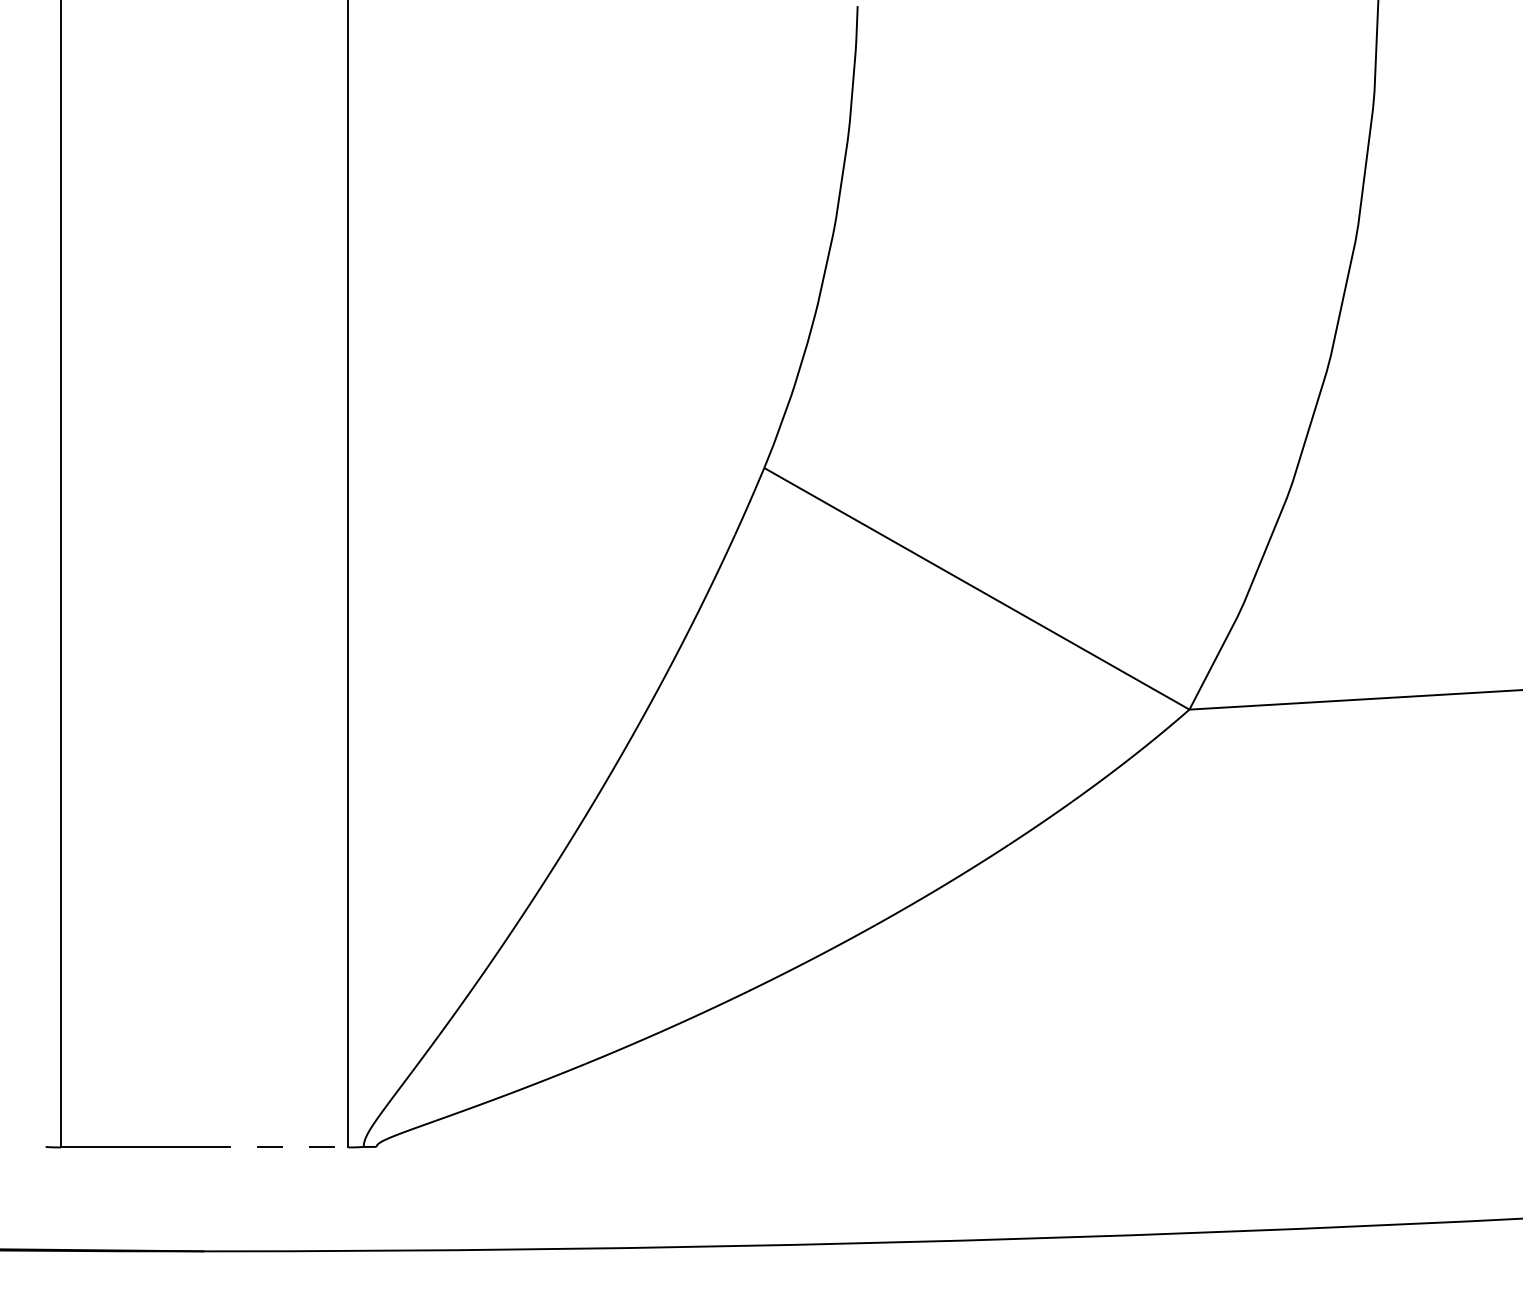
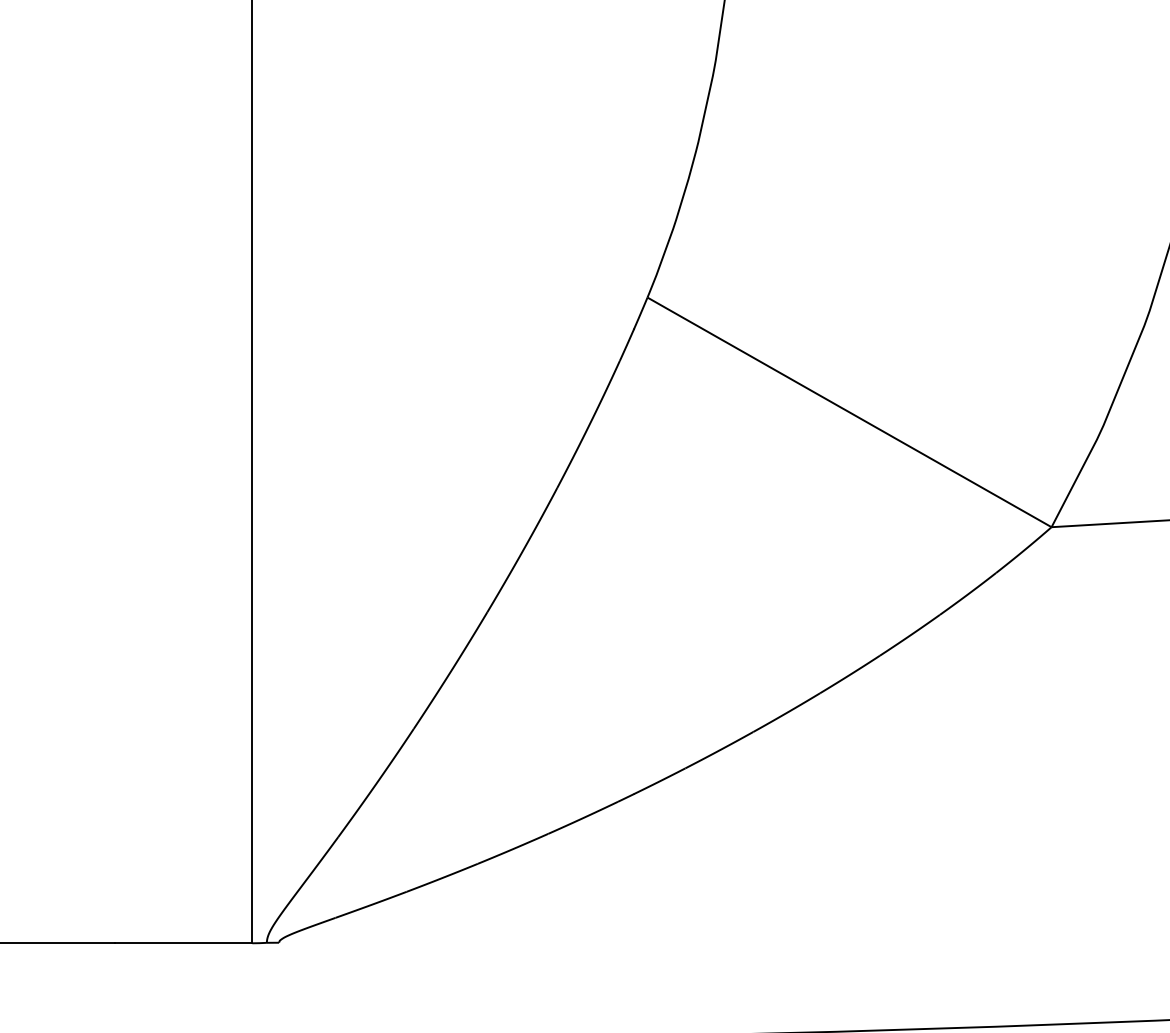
line: (276, 1147) -> (183, 943), dashed -> solid

